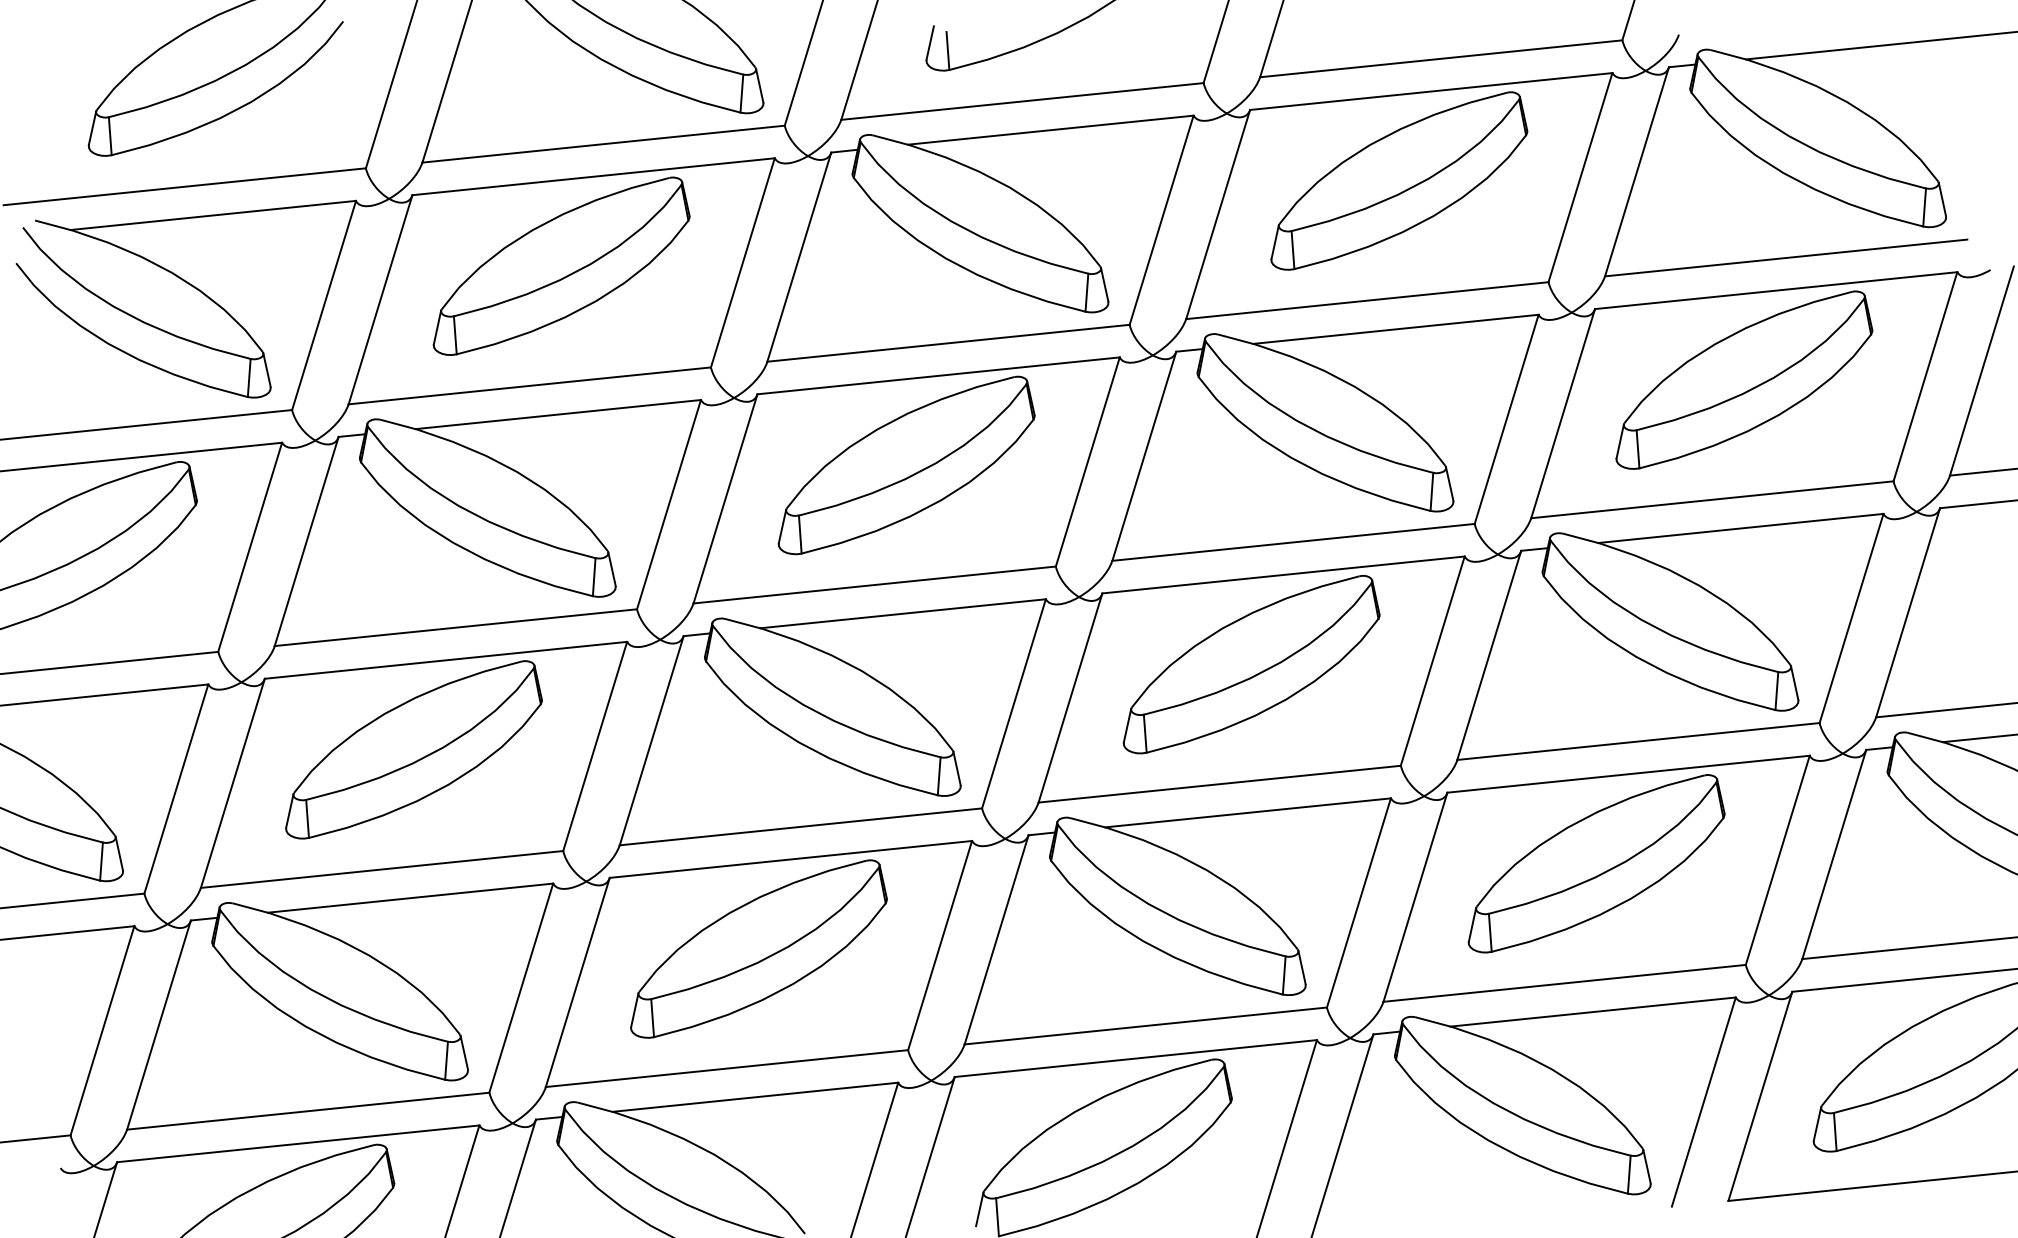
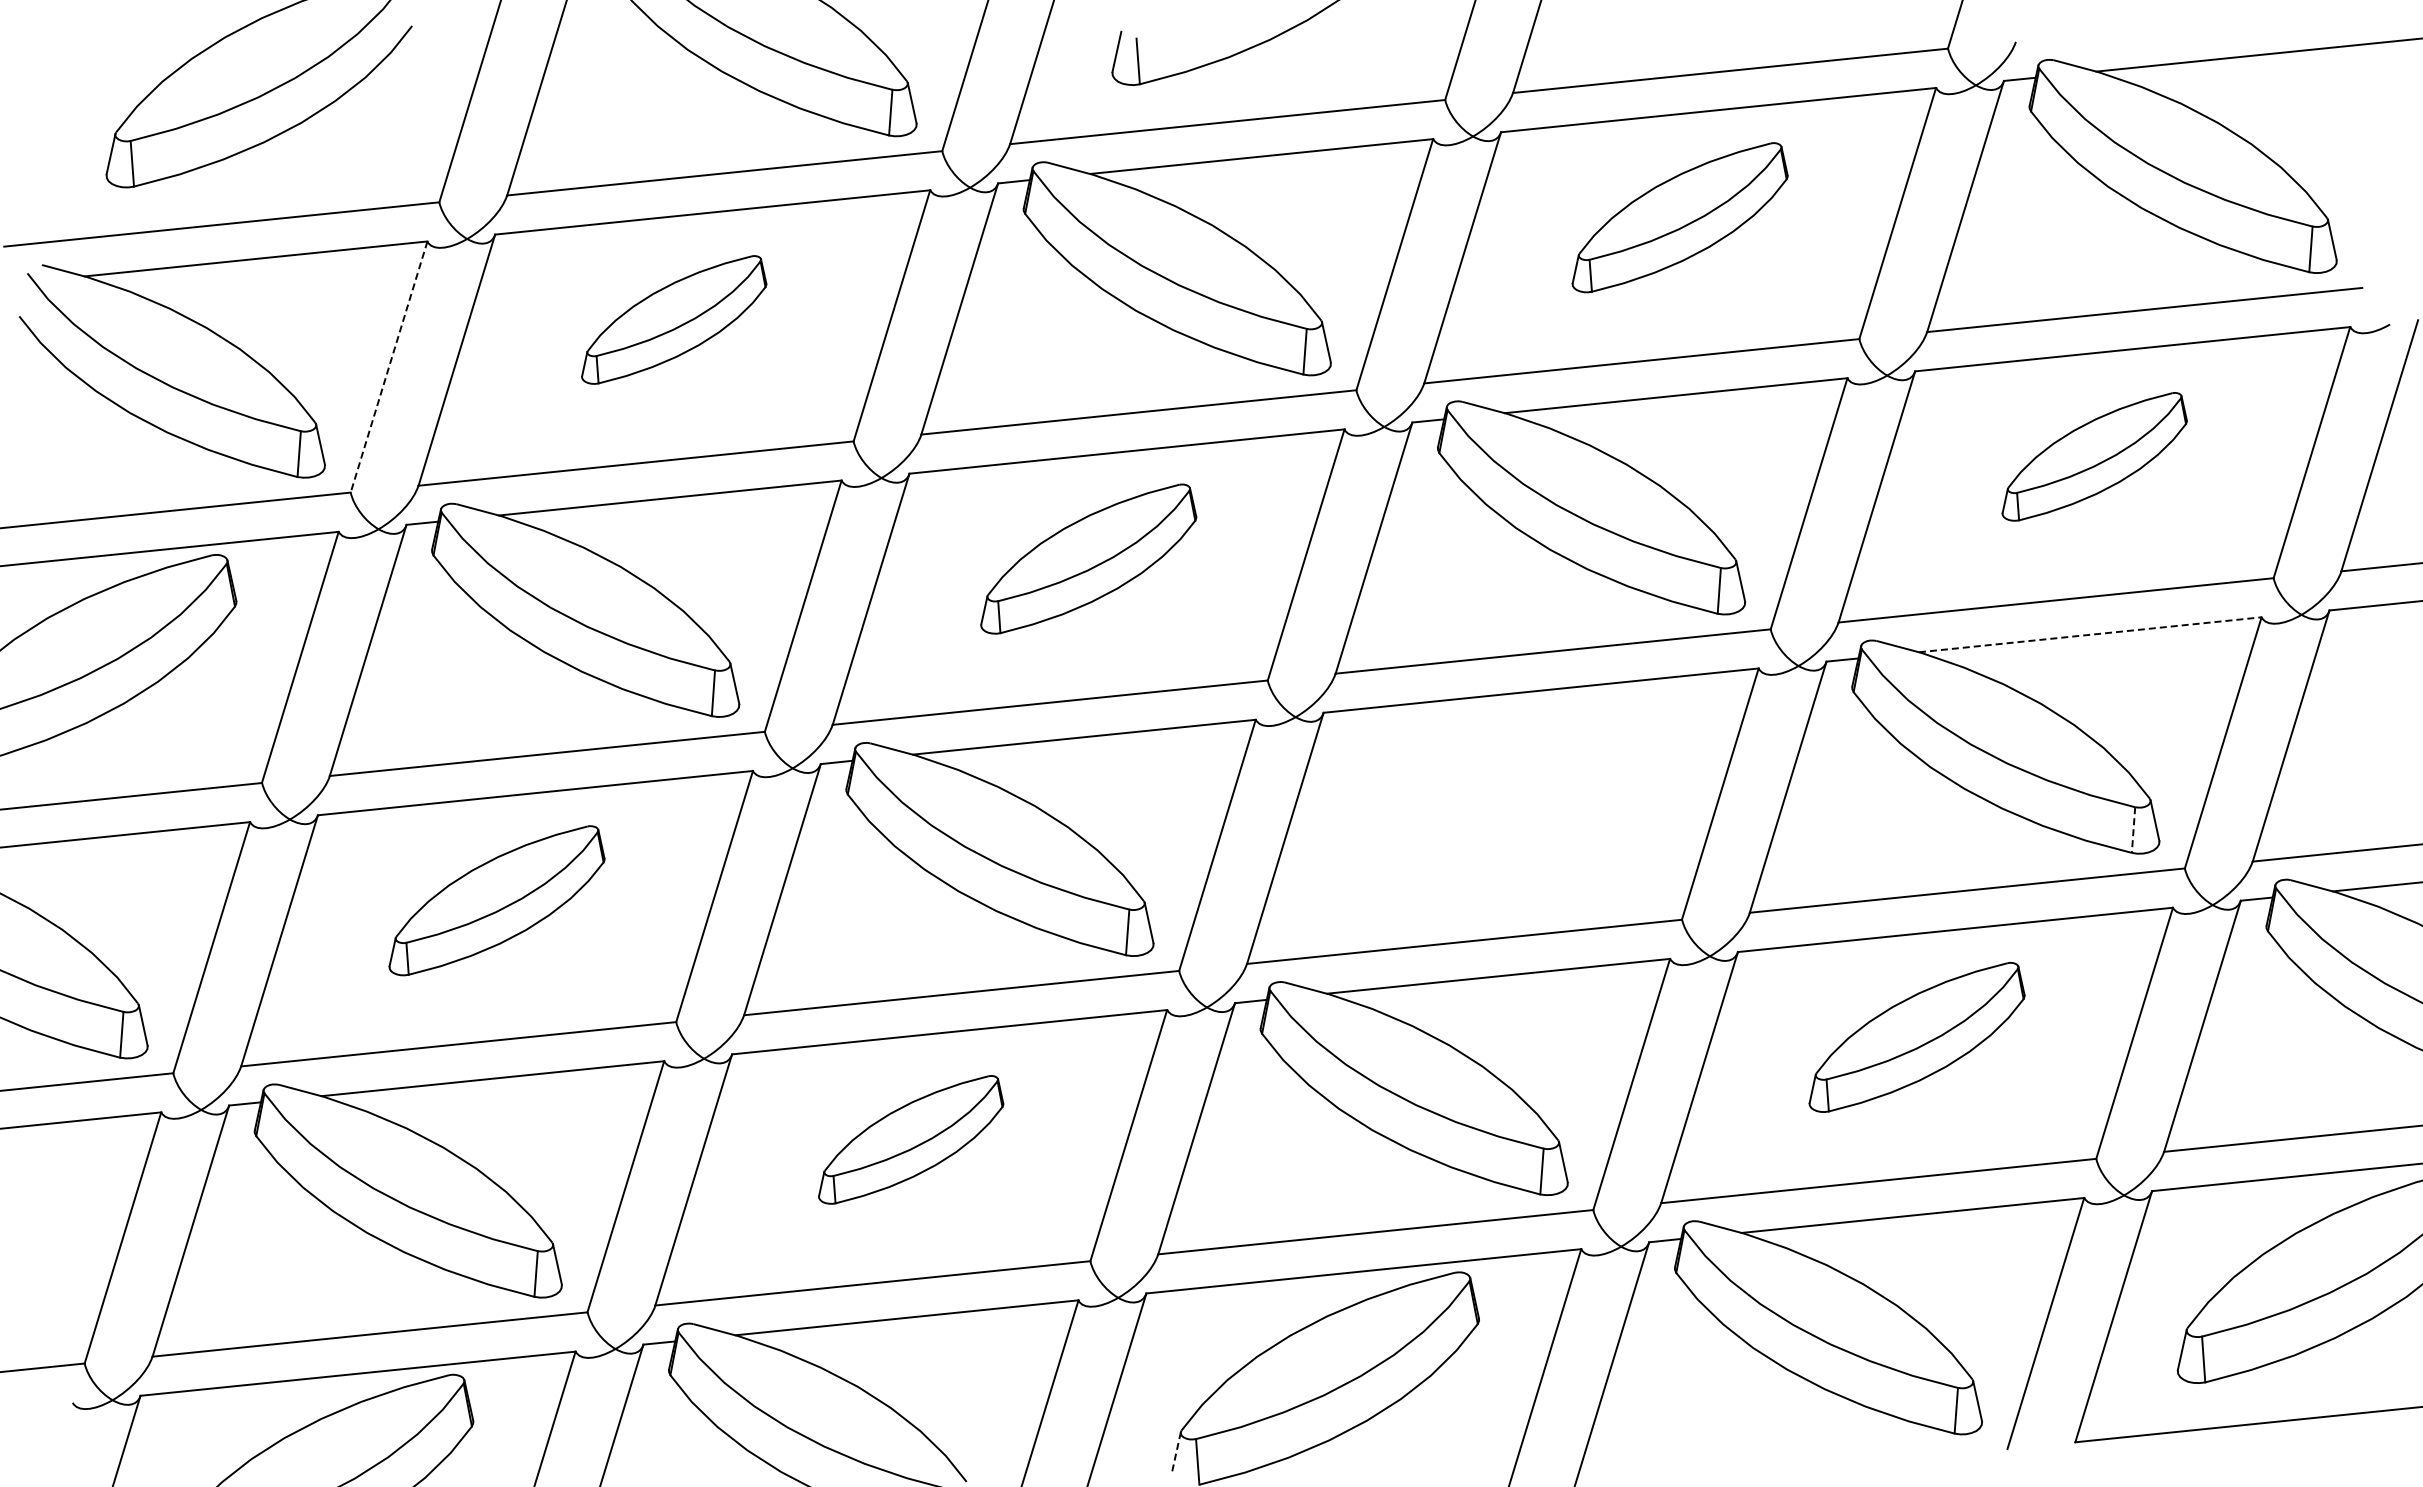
part: (1398, 180) -> (1679, 217), size x0.7
part: (560, 265) -> (673, 319), size x0.6
line: (323, 305) -> (388, 367), solid -> dashed
part: (1744, 379) -> (2094, 456), size x0.6
part: (906, 464) -> (1088, 558), size x0.7
line: (1741, 528) -> (2090, 634), solid -> dashed
part: (1251, 663) -> (1502, 797), removed
line: (1776, 691) -> (2133, 830), solid -> dashed
part: (413, 749) -> (496, 900), size x0.7
part: (1596, 863) -> (1916, 1037), size x0.7
part: (758, 948) -> (910, 1139), size x0.6
line: (979, 1209) -> (1176, 1452), solid -> dashed

